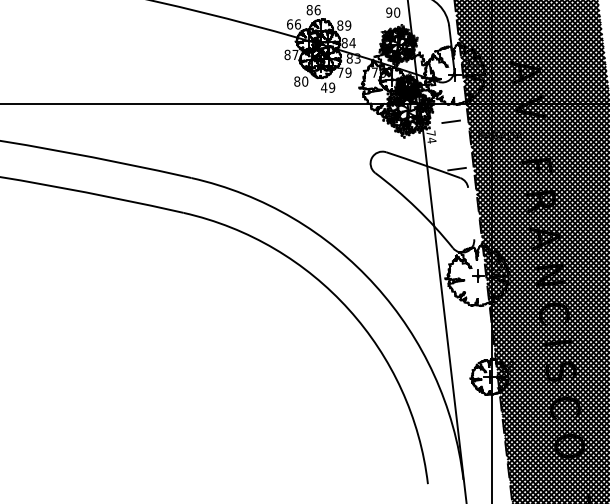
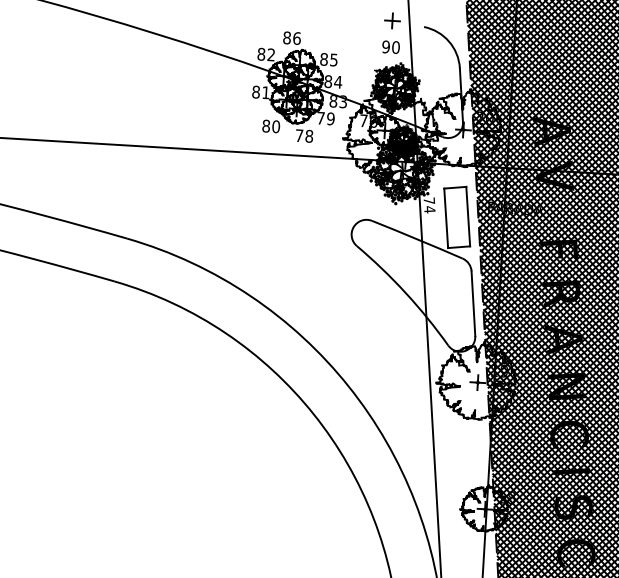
text: (294, 24) -> (267, 54), 66 -> 82
text: (348, 25) -> (334, 59), 89 -> 85
text: (295, 54) -> (266, 92), 87 -> 81
text: (327, 87) -> (303, 135), 49 -> 78
line: (462, 143) -> (467, 215), added
line: (445, 146) -> (446, 218), added
line: (471, 213) -> (473, 303), added

